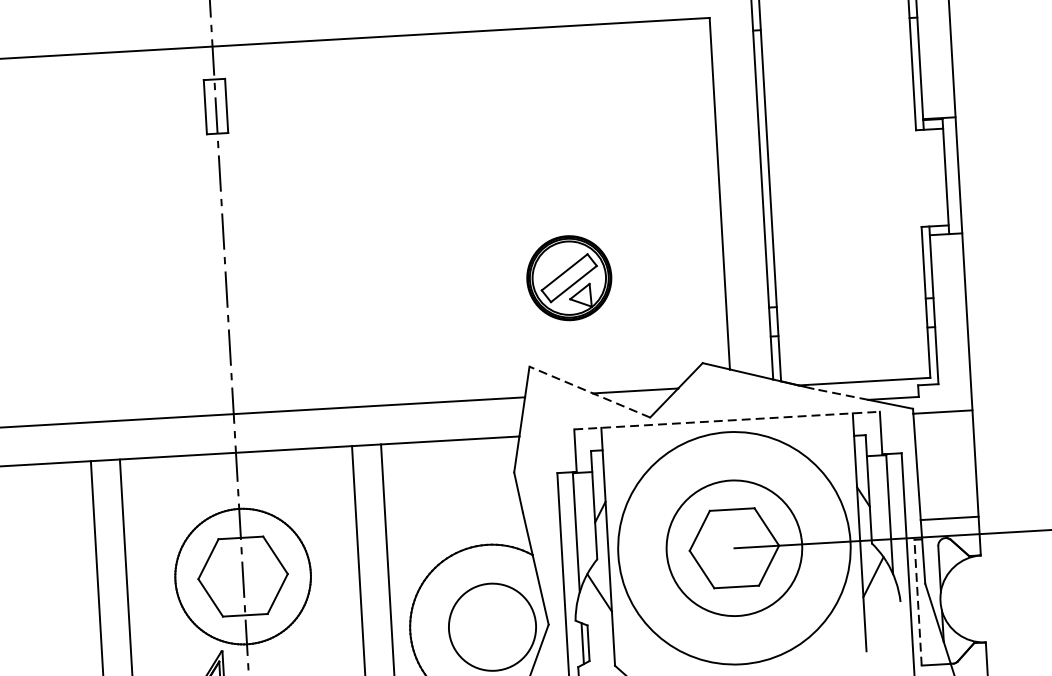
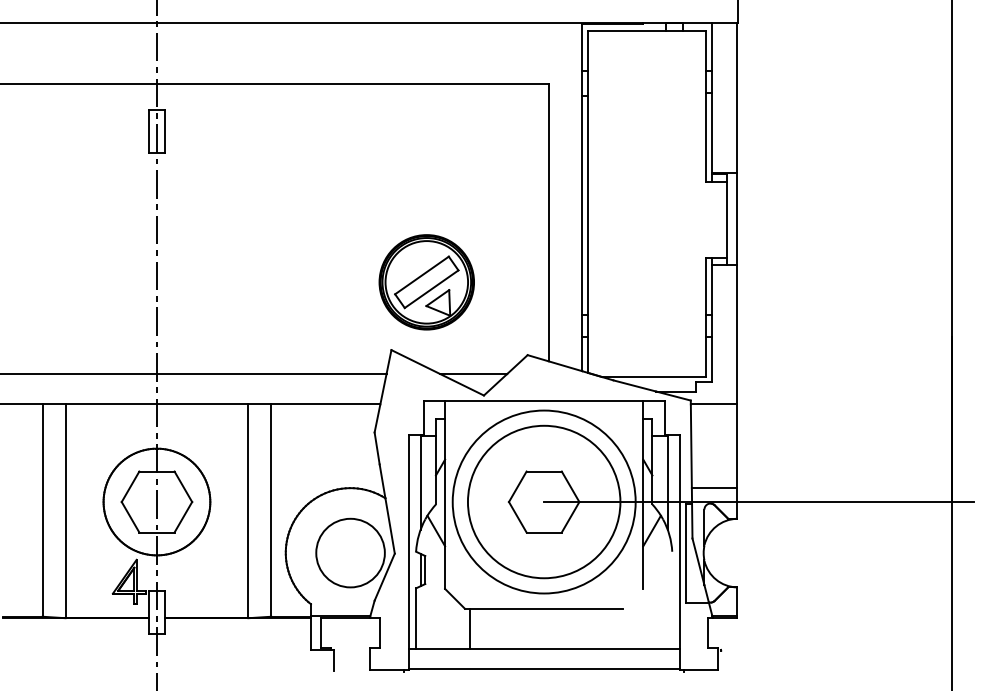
part: (569, 278) -> (426, 282), size x1.43
line: (589, 391) -> (437, 372), dashed -> solid
line: (840, 393) -> (634, 385), dashed -> solid
line: (727, 420) -> (544, 401), dashed -> solid
circle: (733, 547) -> (543, 501), size x1.43
line: (917, 603) -> (685, 553), dashed -> solid

